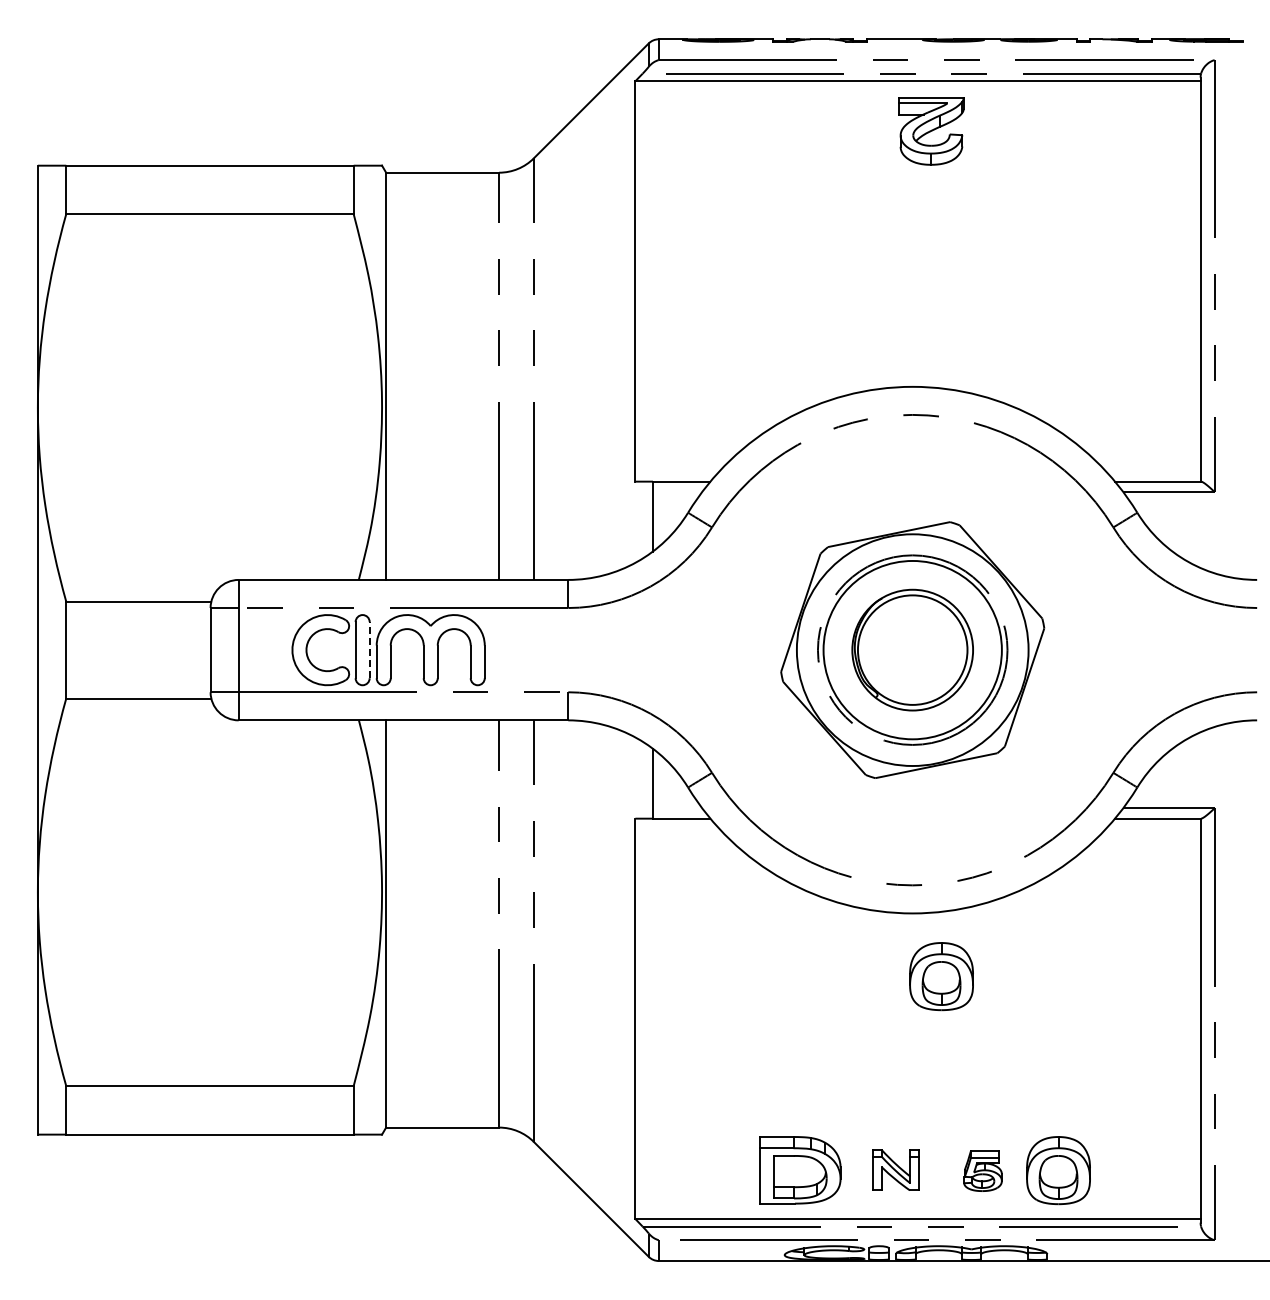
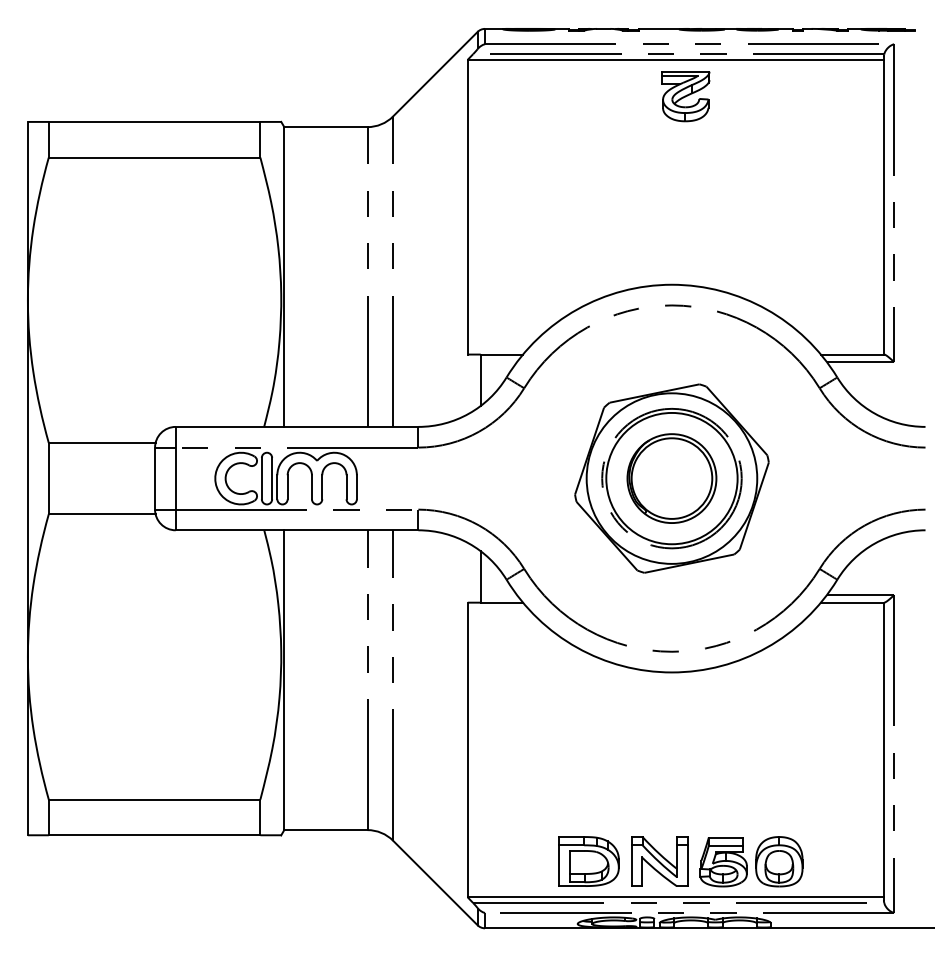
line: (369, 649) -> (272, 478), dashed -> solid
part: (941, 976) -> (693, 718), removed
part: (895, 1170) -> (659, 861), size x1.67
part: (982, 1171) -> (723, 862), size x1.67

